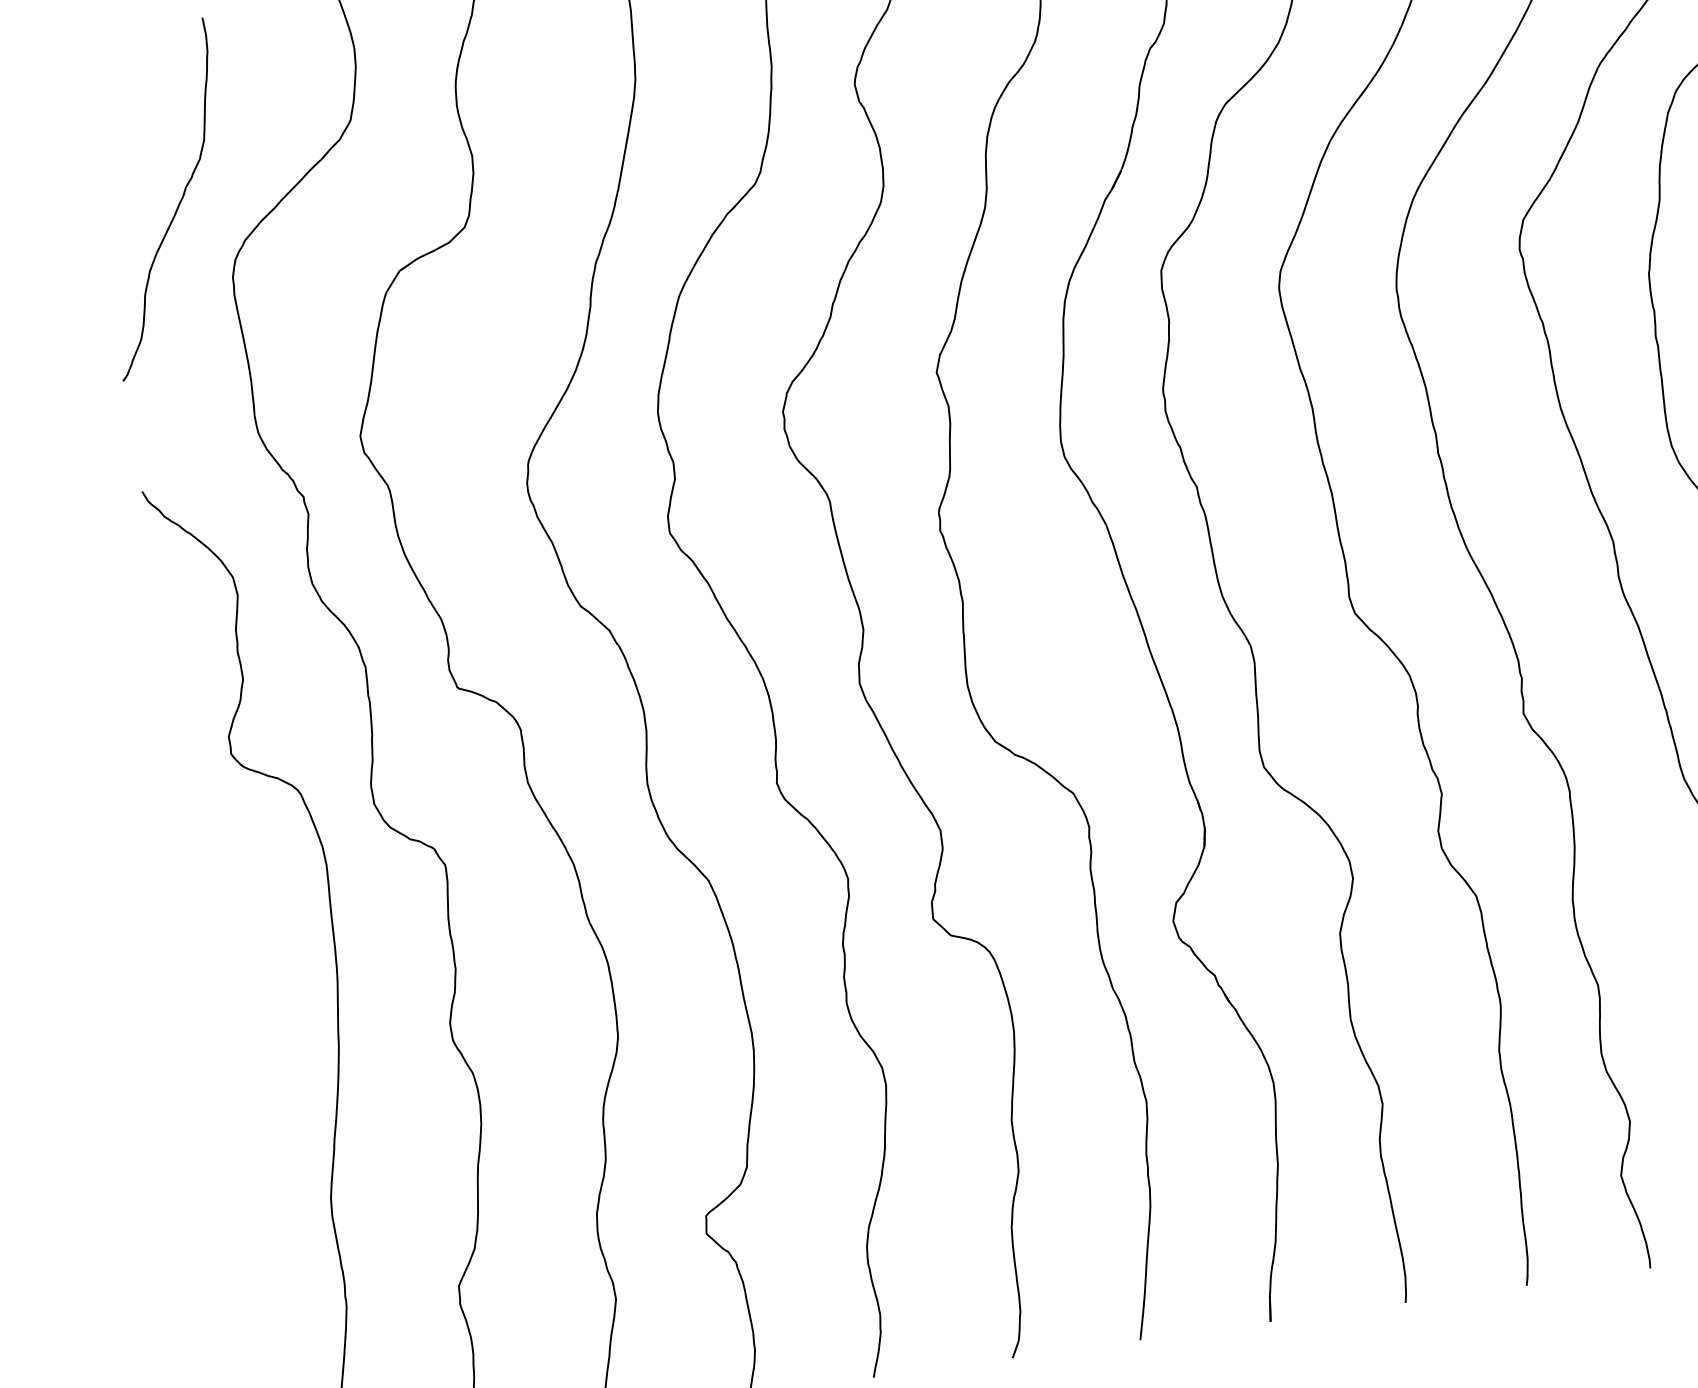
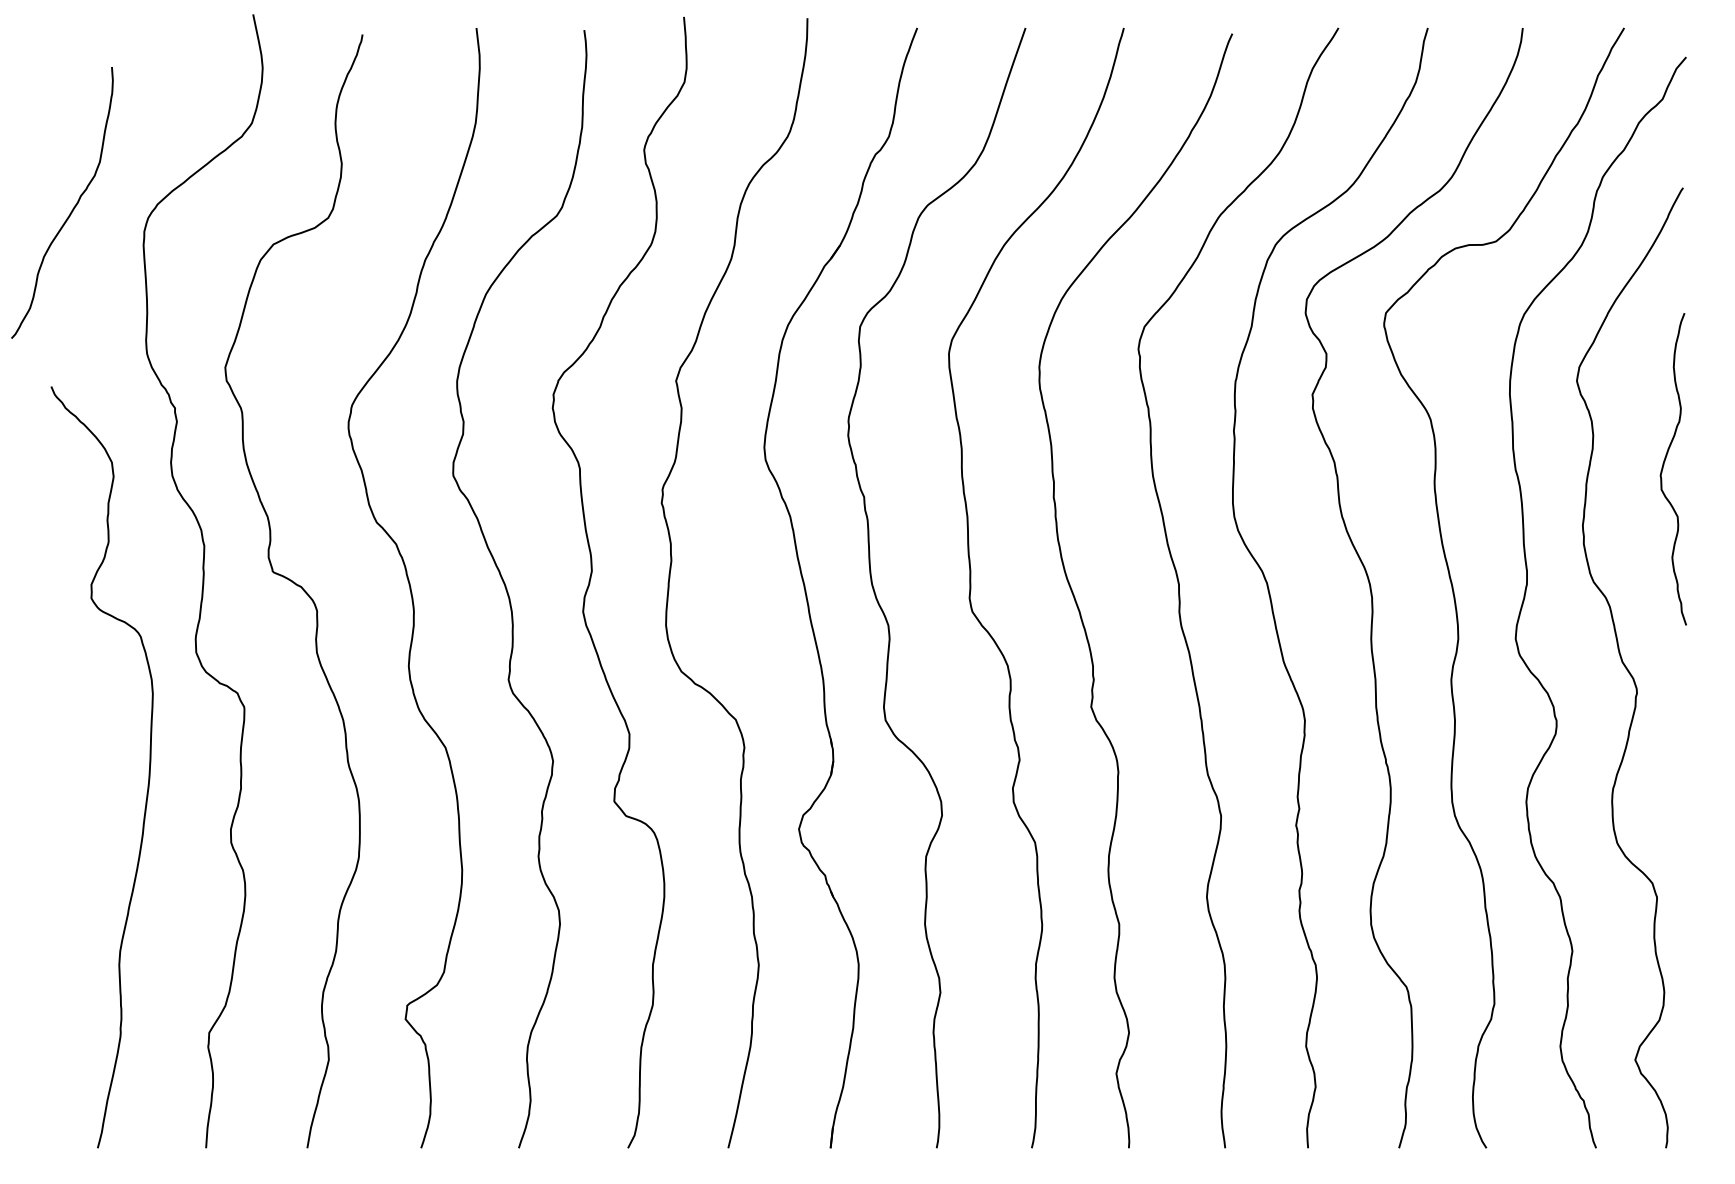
curve: (177, 204) -> (72, 208), moved

